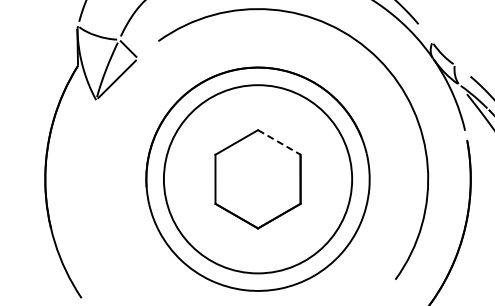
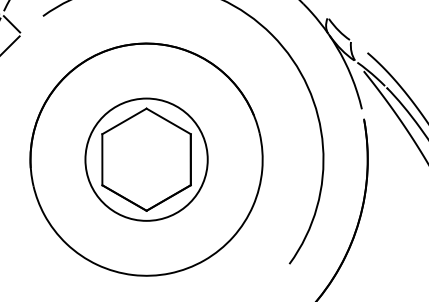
line: (279, 142) -> (168, 121), dashed -> solid
circle: (257, 179) -> (146, 159), size x0.62

